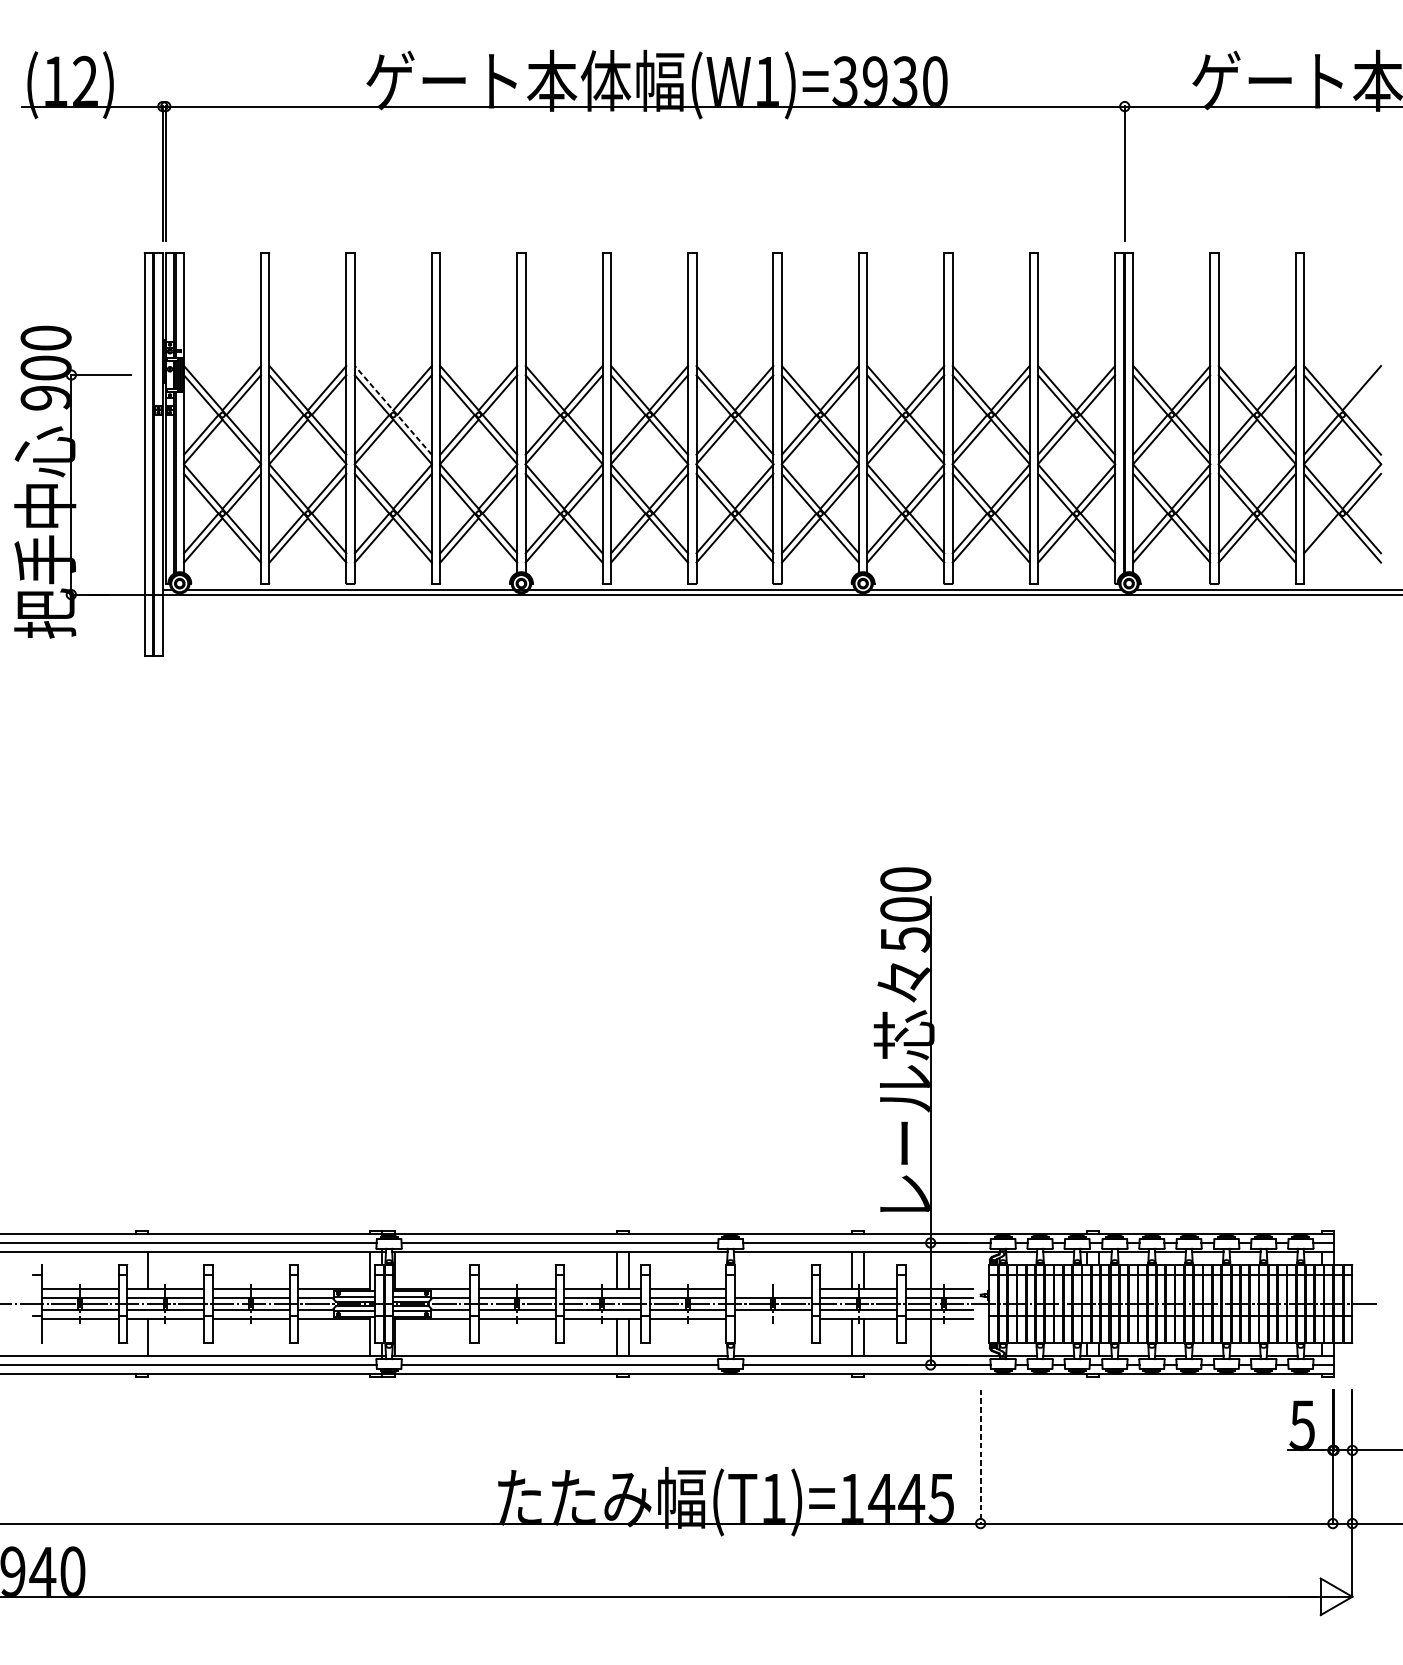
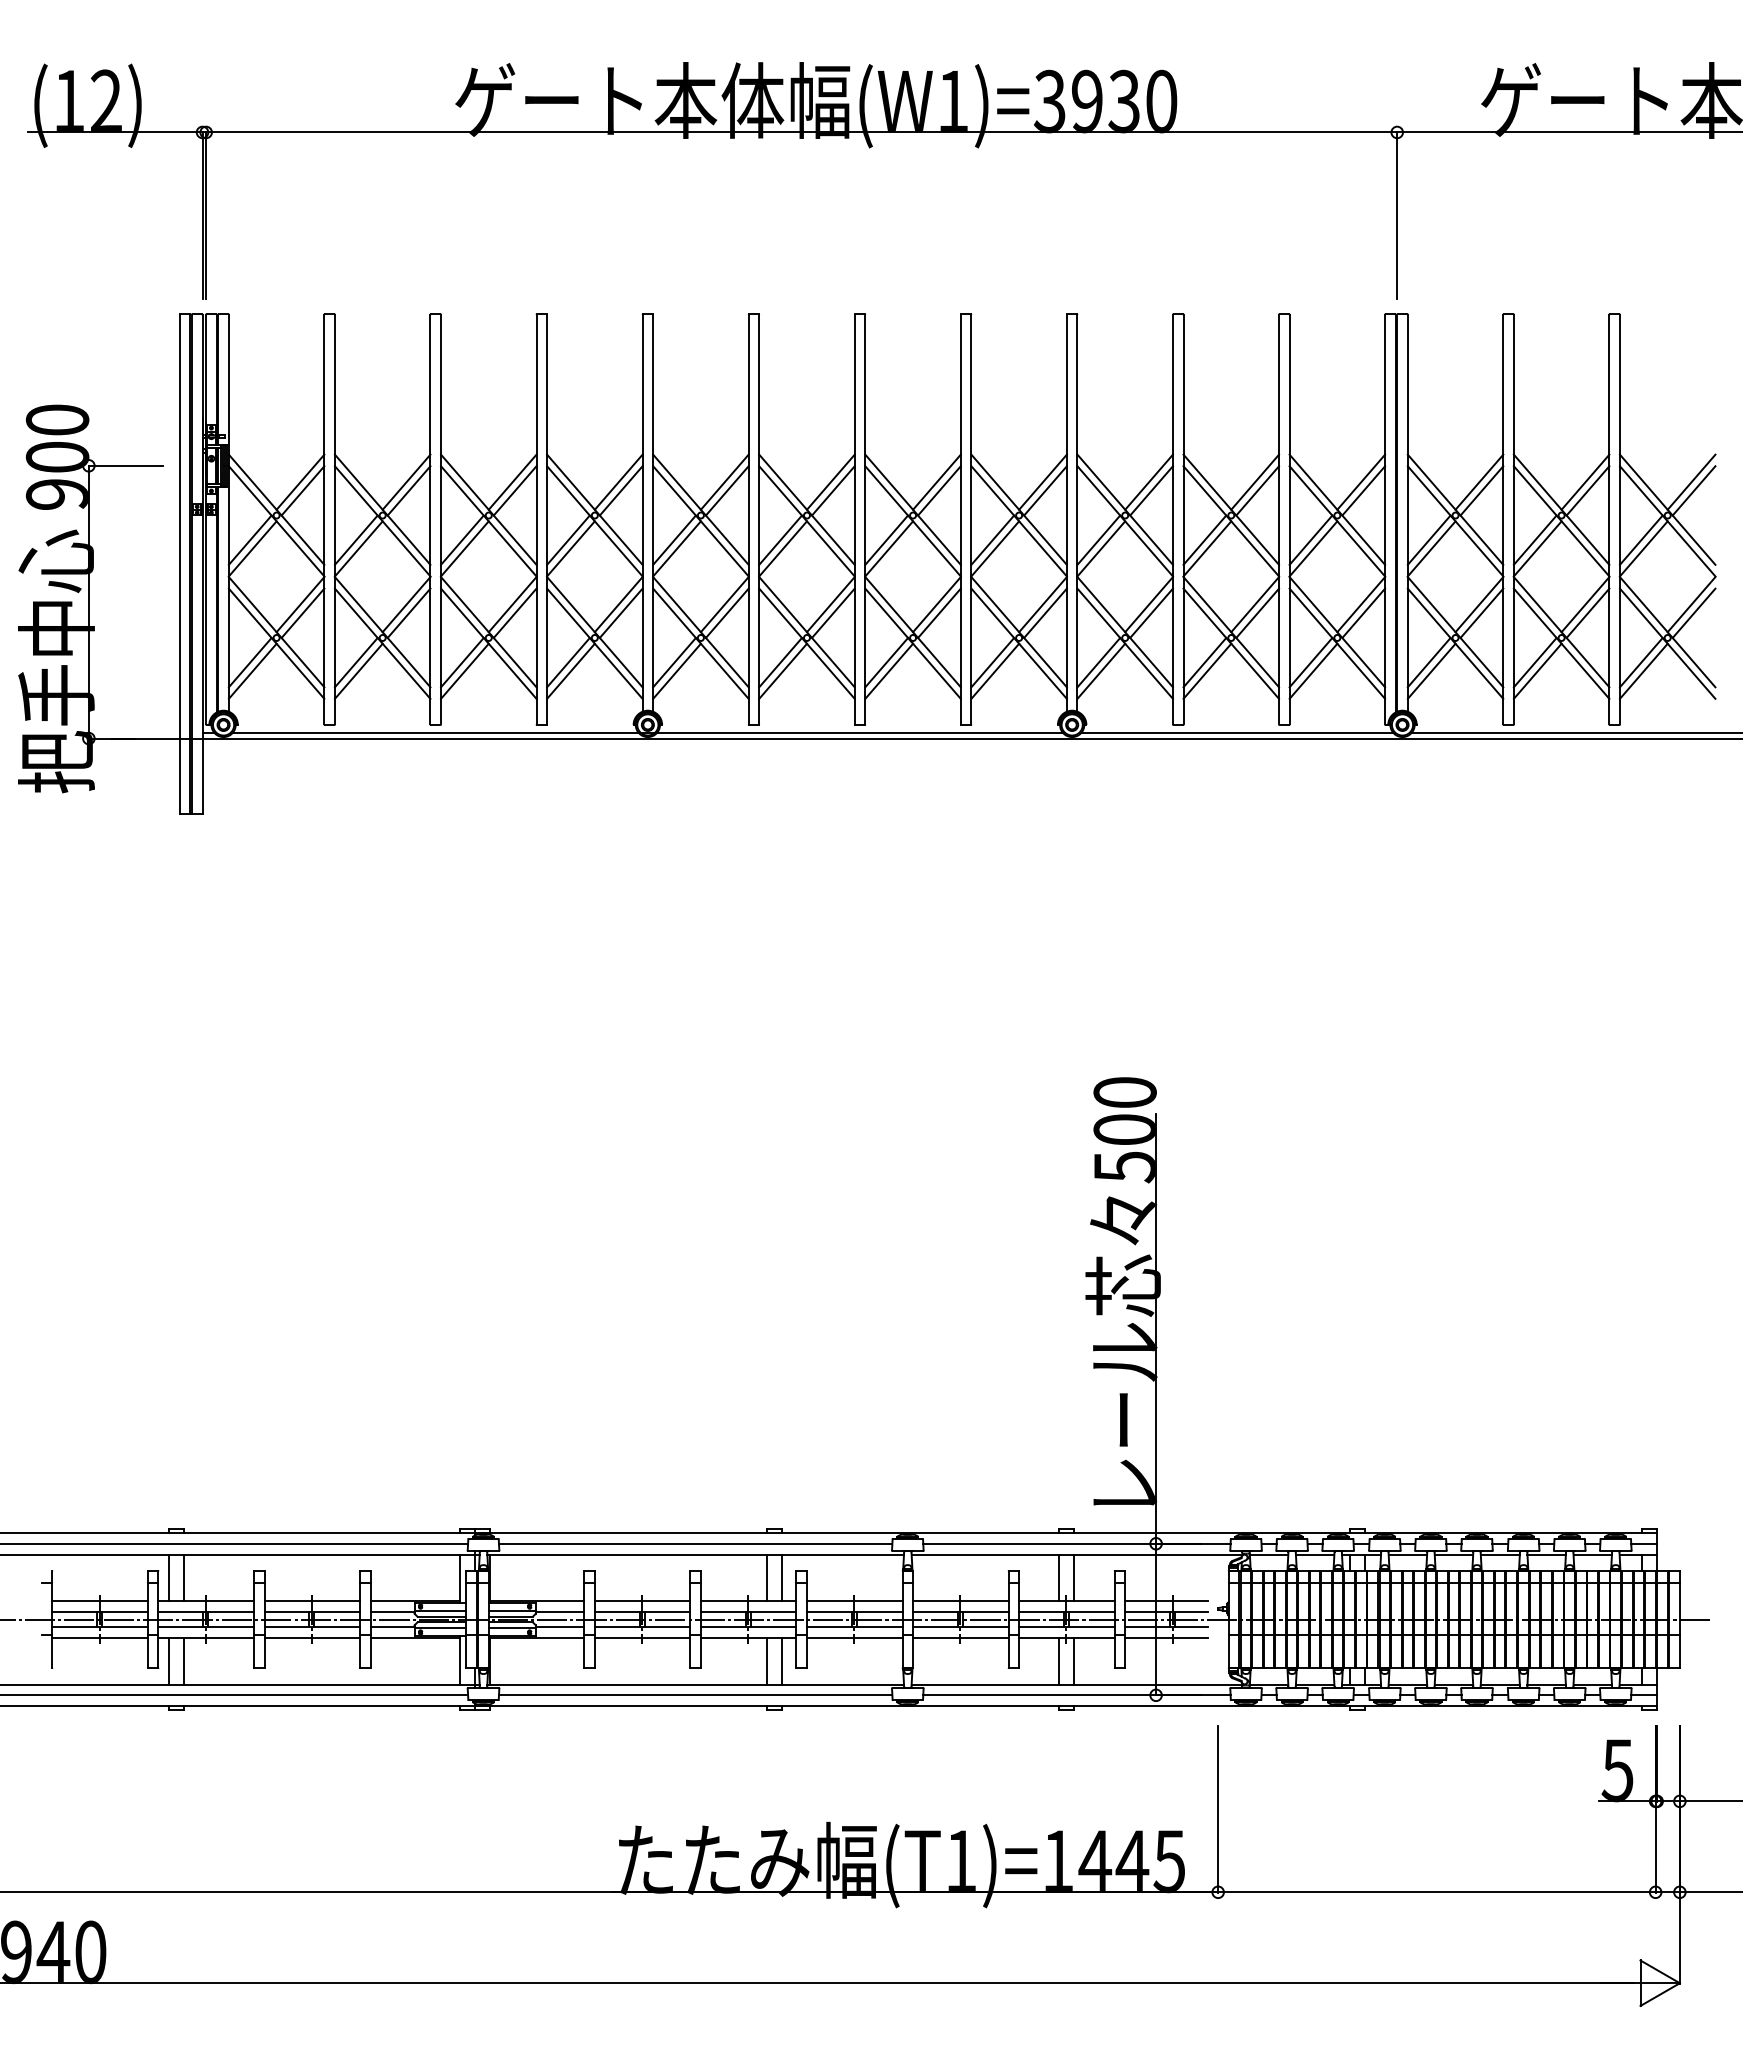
line: (1363, 394) -> (1693, 490), added
line: (393, 410) -> (488, 509), dashed -> solid
line: (1323, 539) -> (1643, 670), added
line: (136, 1270) -> (169, 1577), added
line: (773, 1289) -> (960, 1601), added
line: (773, 1319) -> (960, 1638), added
line: (136, 1337) -> (169, 1661), added
line: (980, 1456) -> (1218, 1809), dashed -> solid

